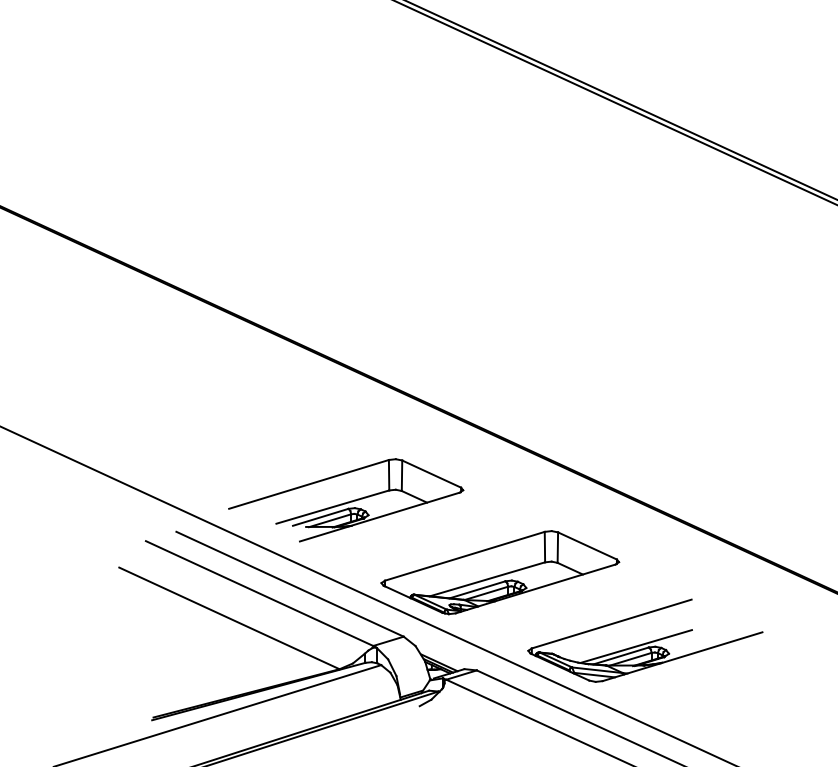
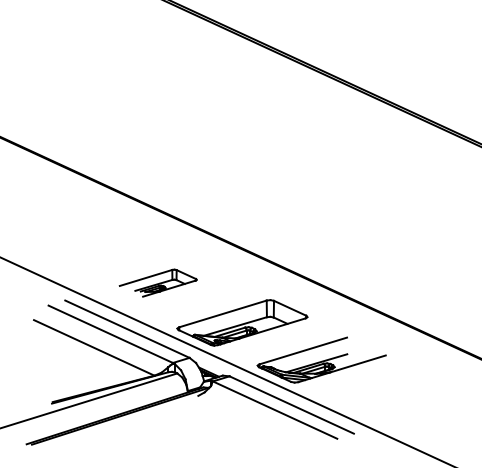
part: (346, 498) -> (158, 282), size x0.6

